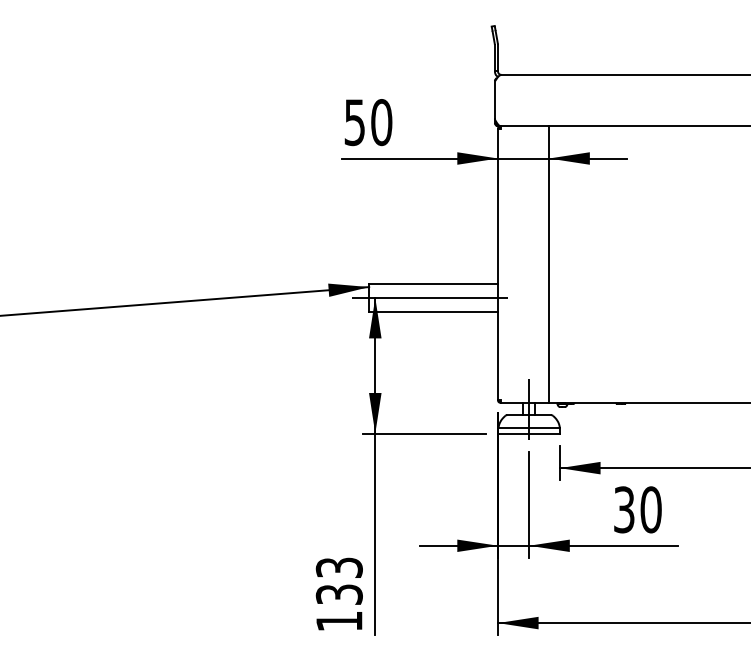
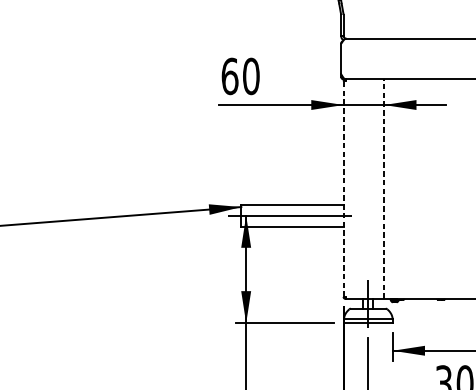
text: (354, 122) -> (229, 76), 50 -> 60
line: (497, 264) -> (343, 189), solid -> dashed
line: (549, 264) -> (384, 189), solid -> dashed

